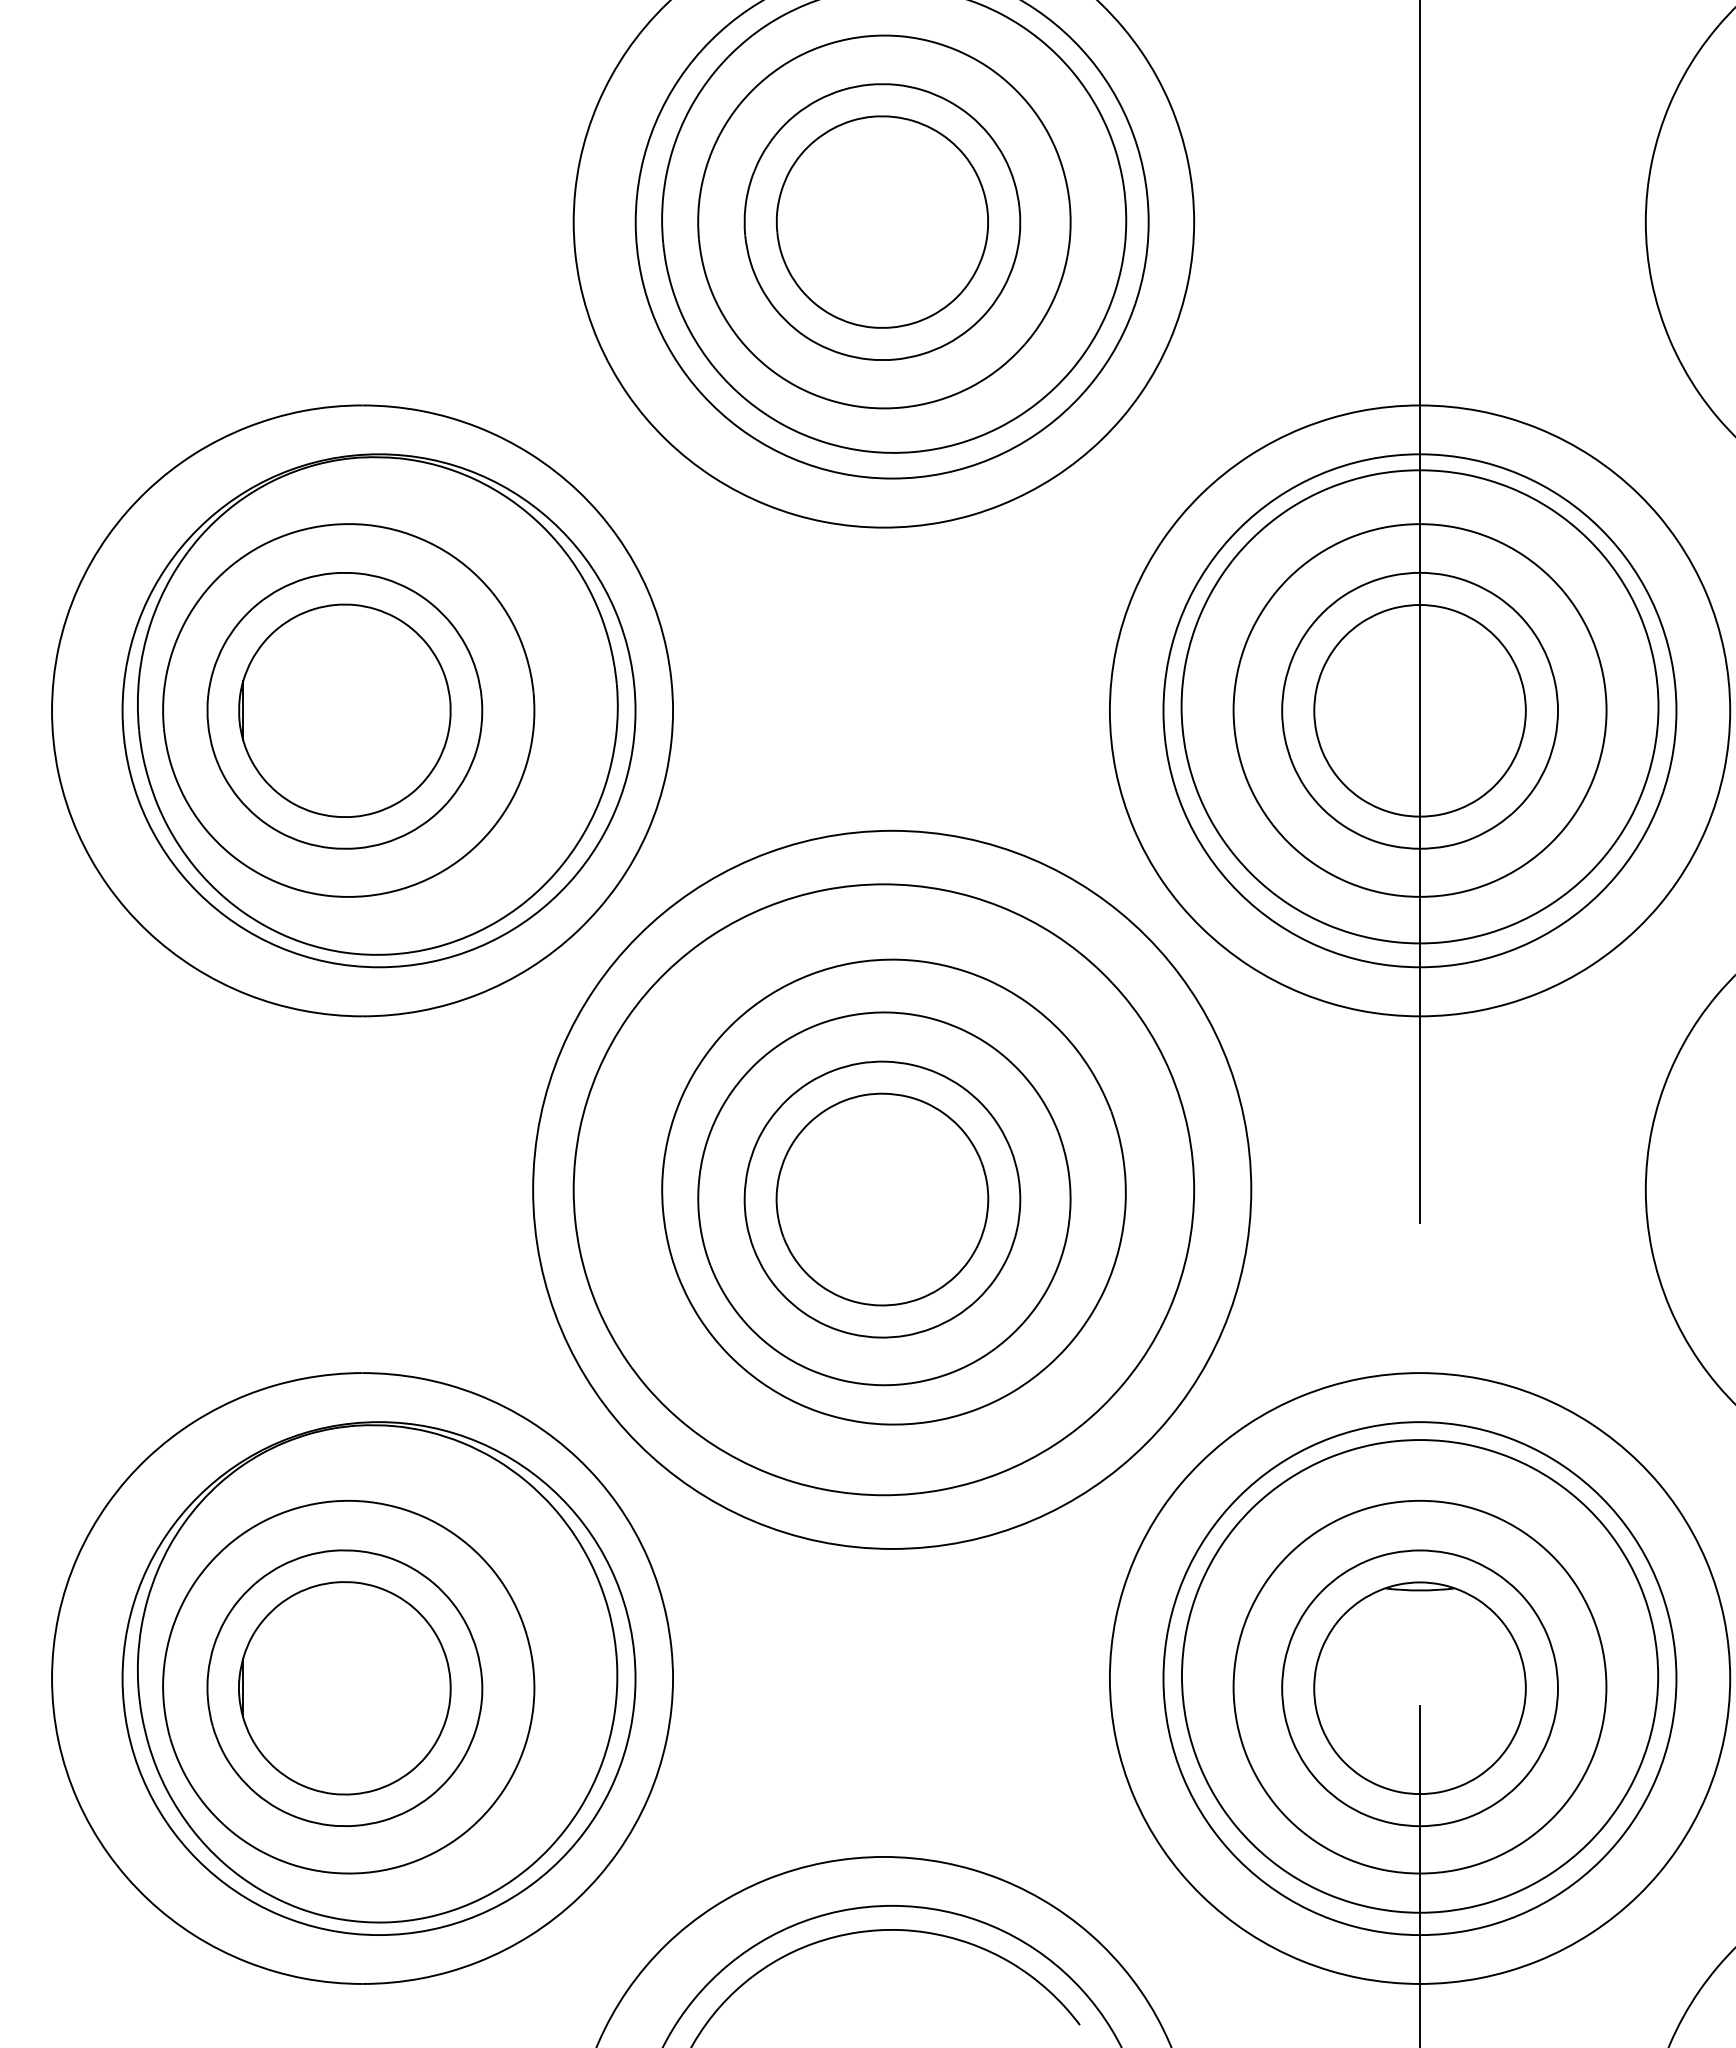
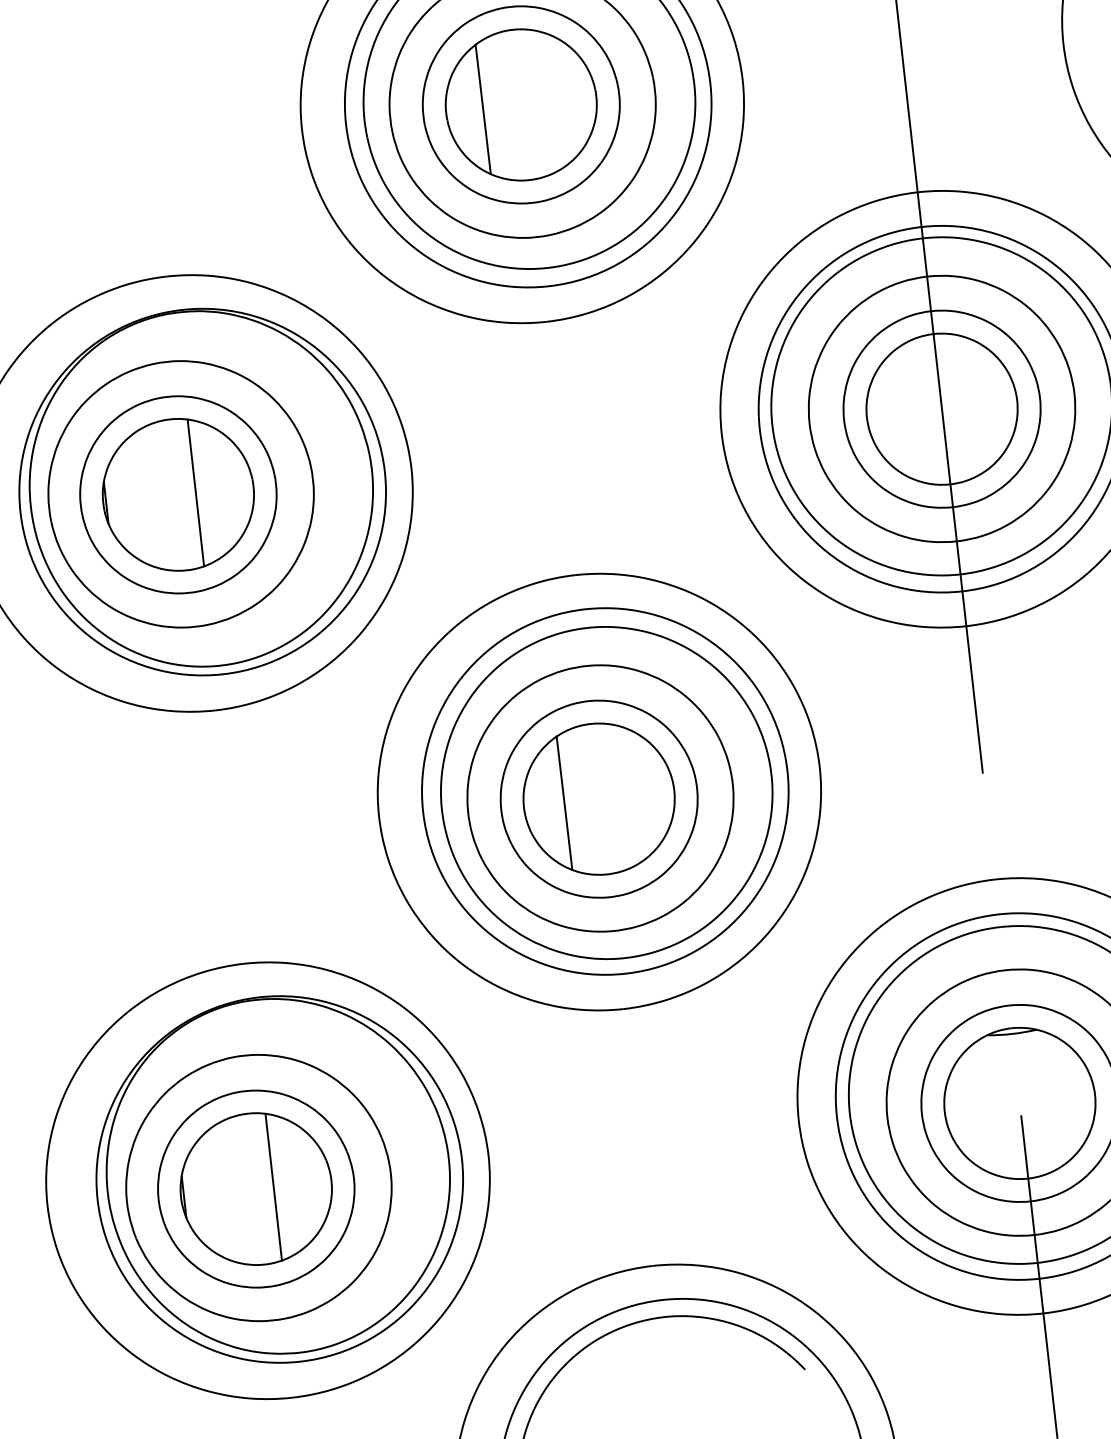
line: (828, 222) -> (483, 109), added
line: (369, 710) -> (195, 492), added
circle: (891, 1189) -> (604, 791), size x0.71
line: (833, 1199) -> (564, 803), added
line: (369, 1688) -> (273, 1187), added

